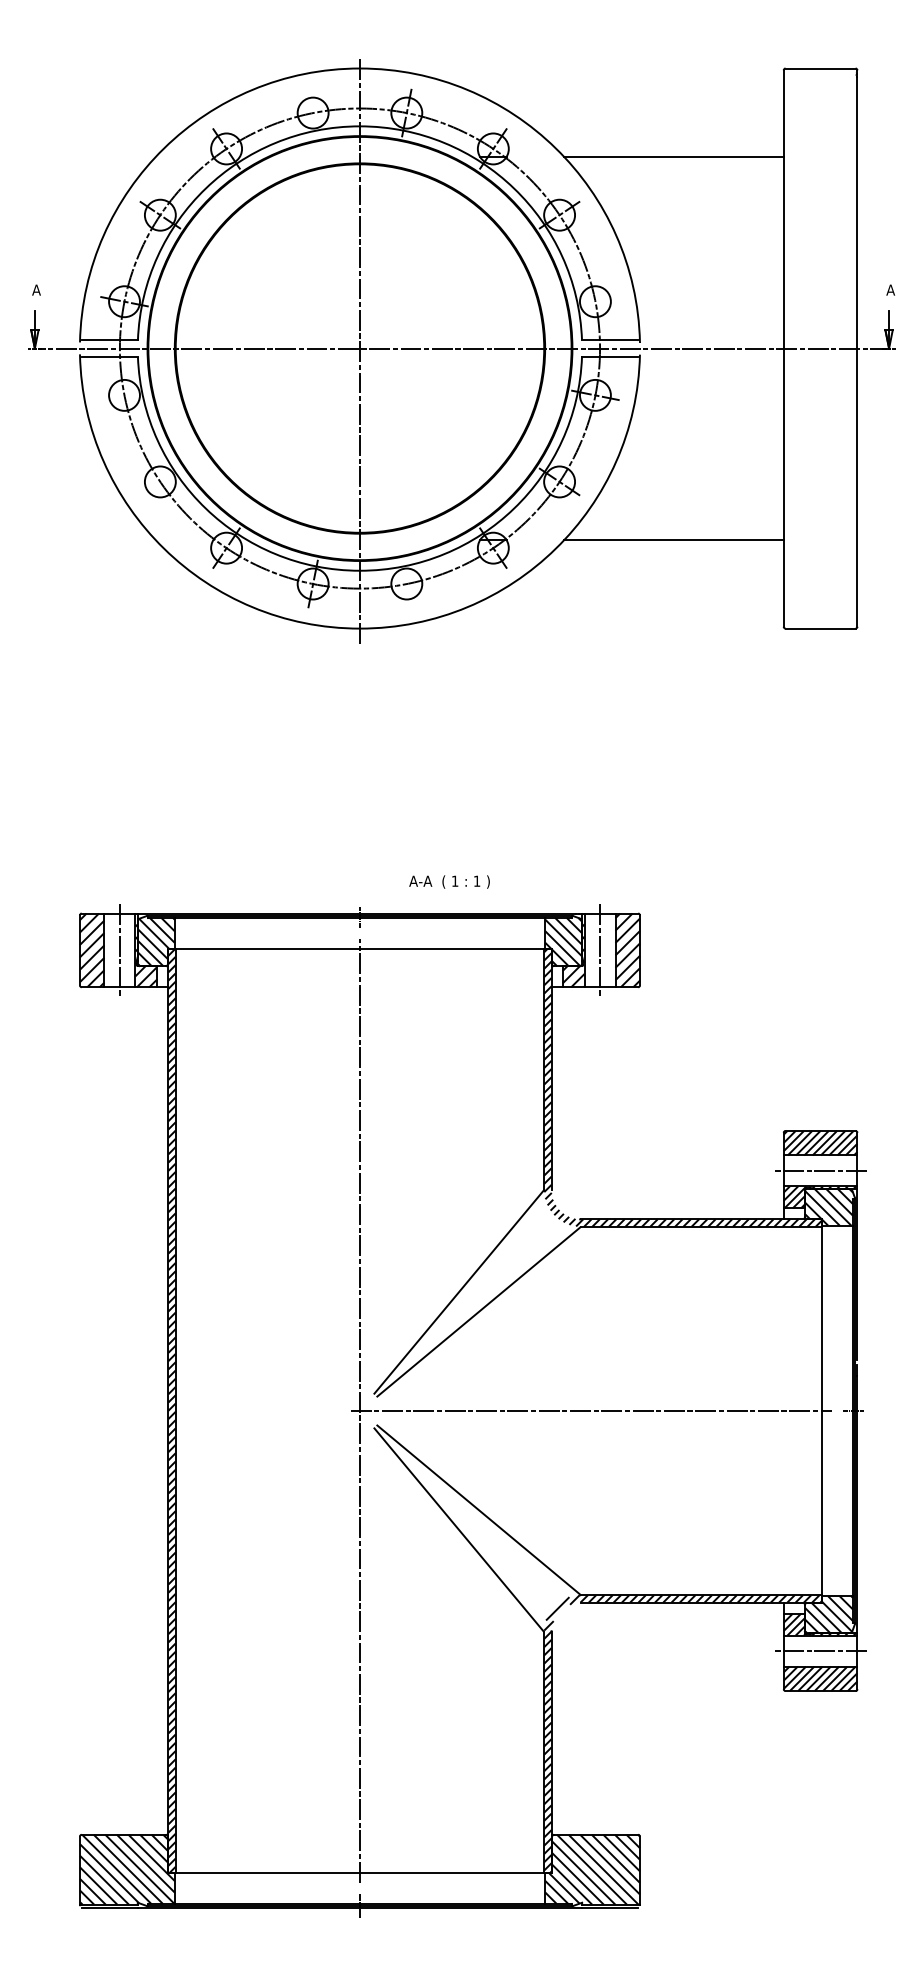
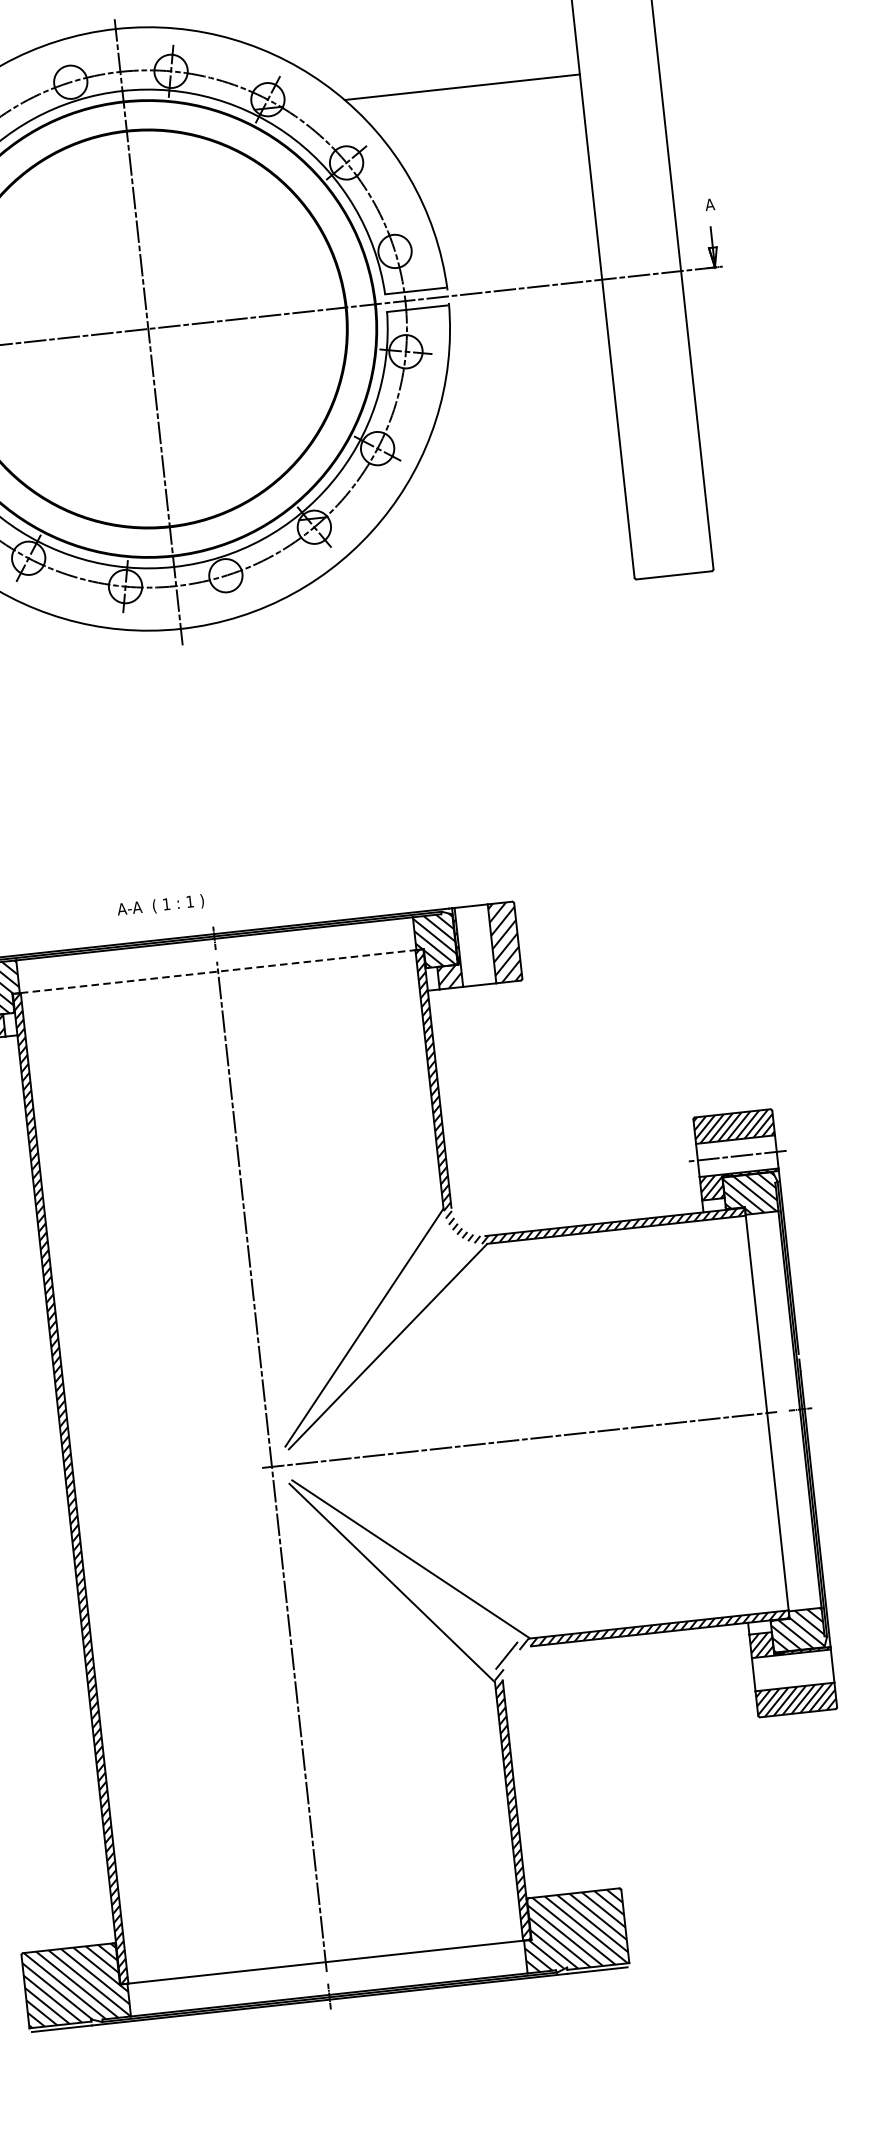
line: (673, 540) -> (506, 498), removed
text: (449, 881) -> (160, 905), moved
line: (360, 948) -> (218, 971), solid -> dashed
line: (600, 950) -> (475, 945), removed
line: (820, 1651) -> (793, 1670), removed

